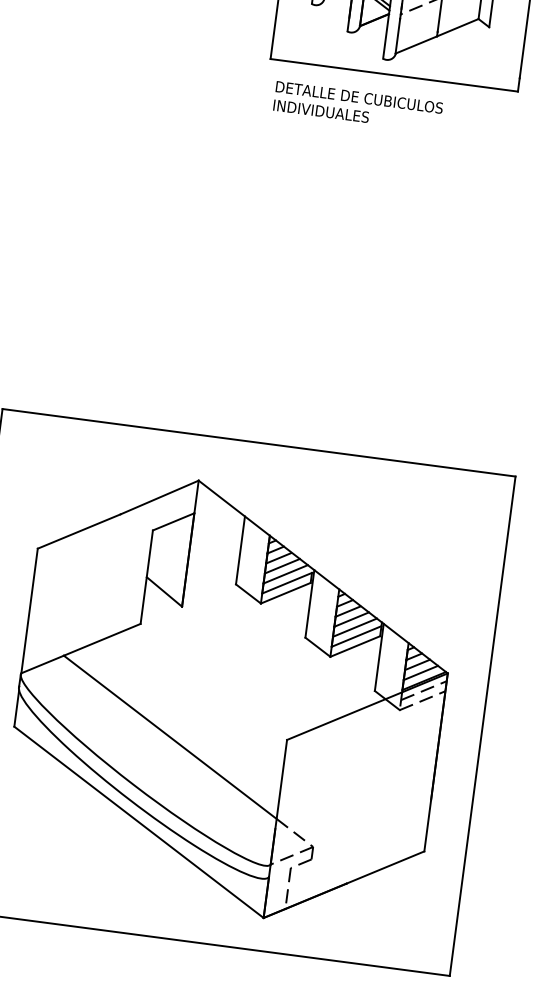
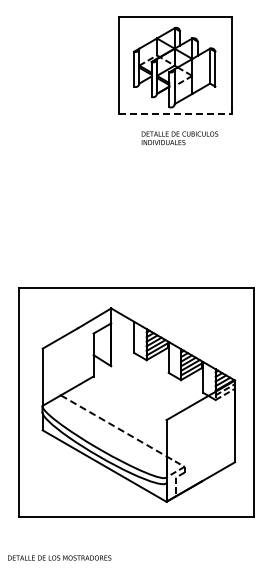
line: (394, 76) -> (175, 114), solid -> dashed
text: (357, 106) -> (179, 138), moved
line: (171, 738) -> (114, 426), solid -> dashed

